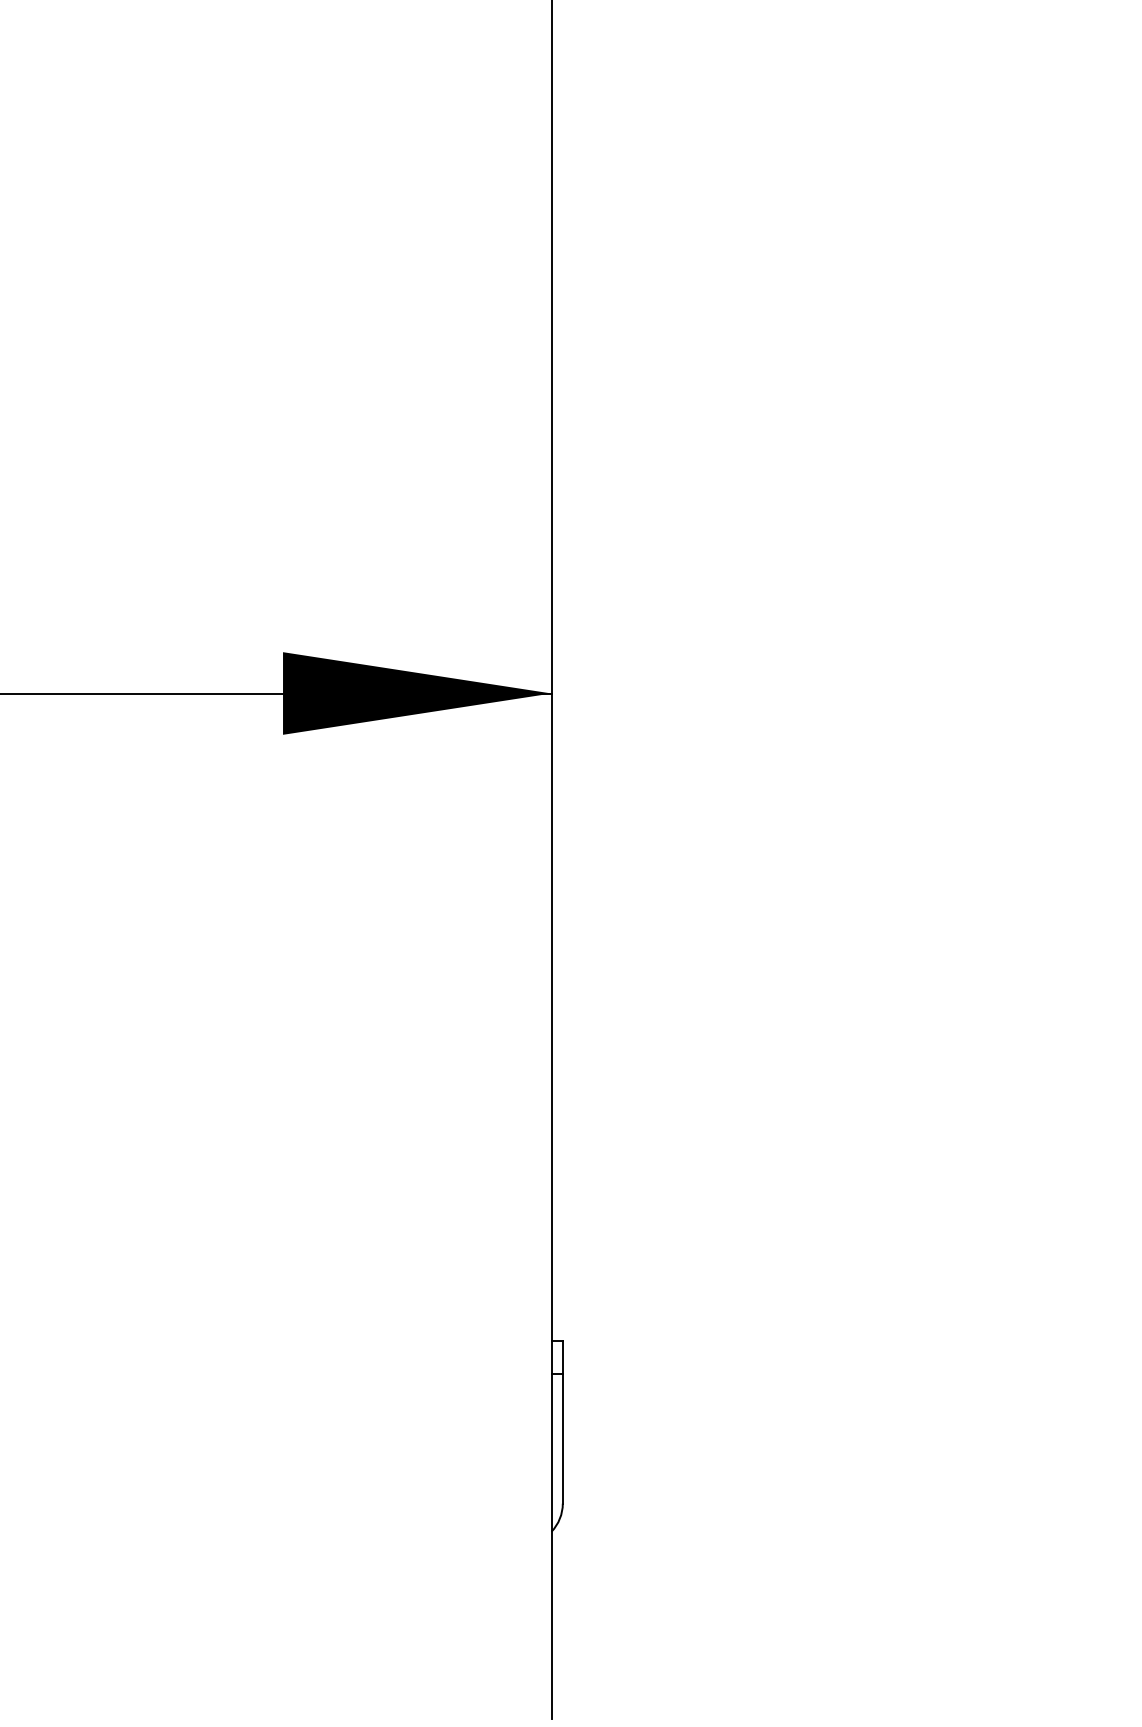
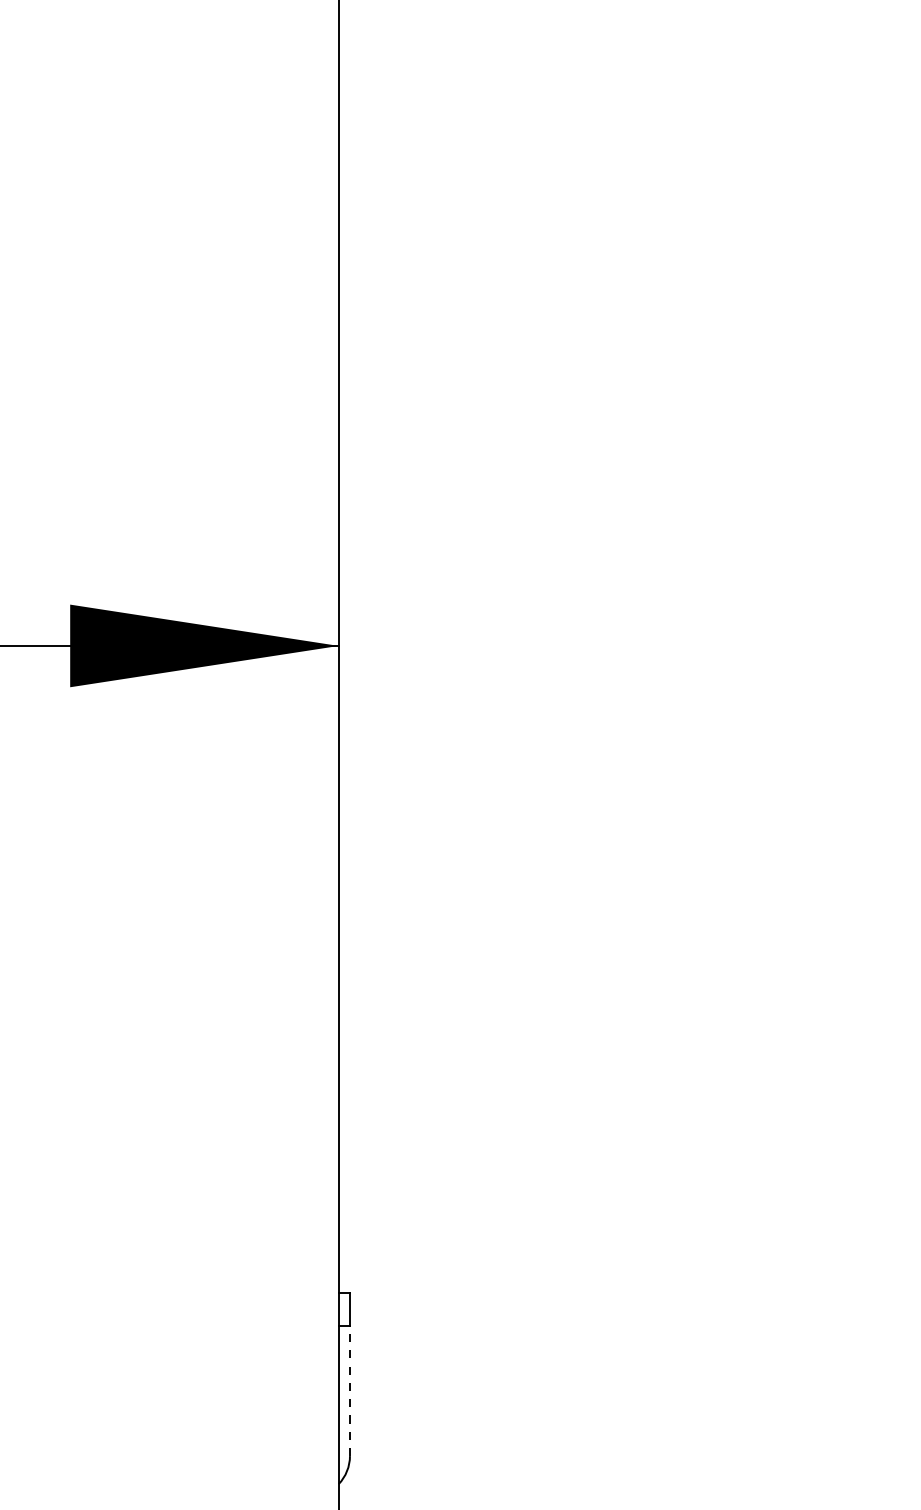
line: (562, 1438) -> (349, 1390), solid -> dashed

